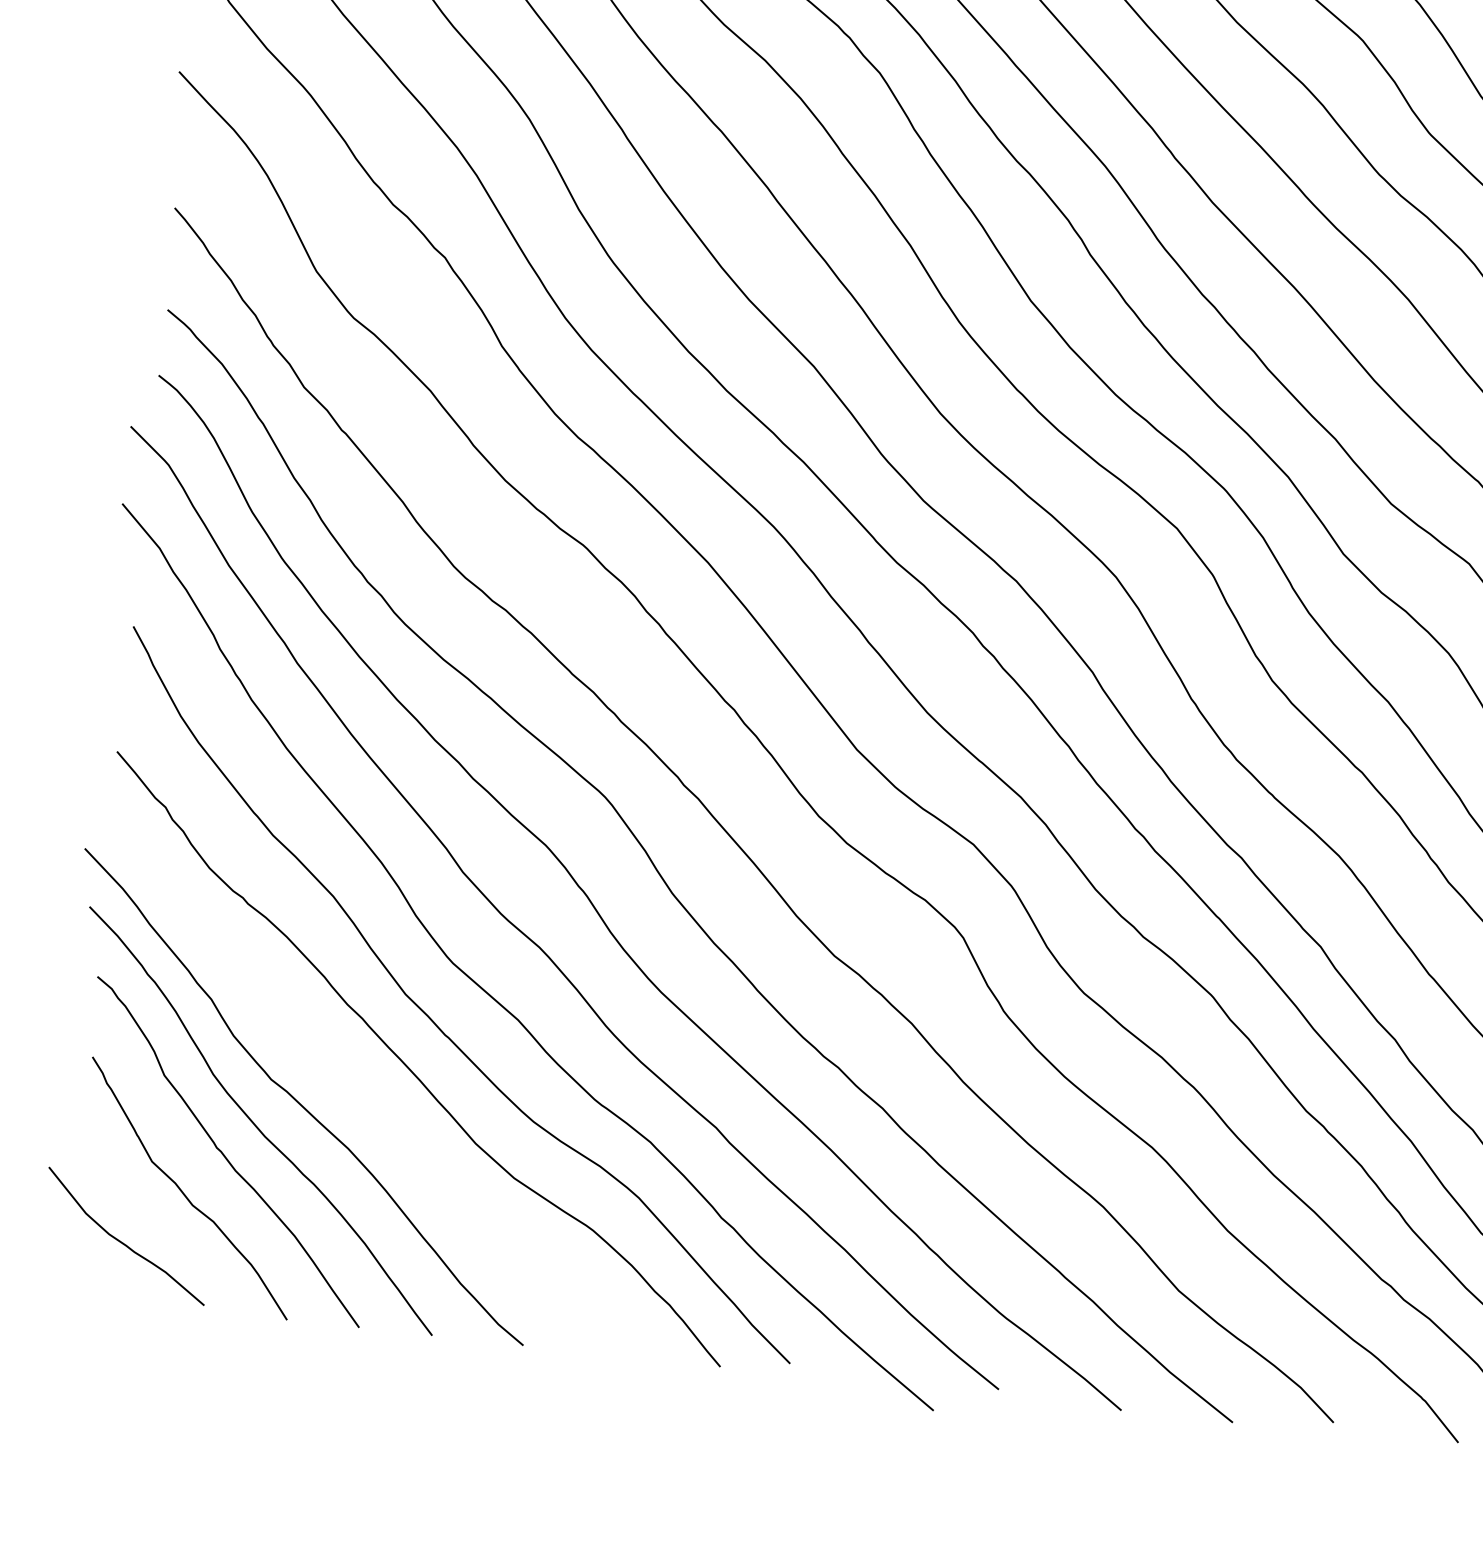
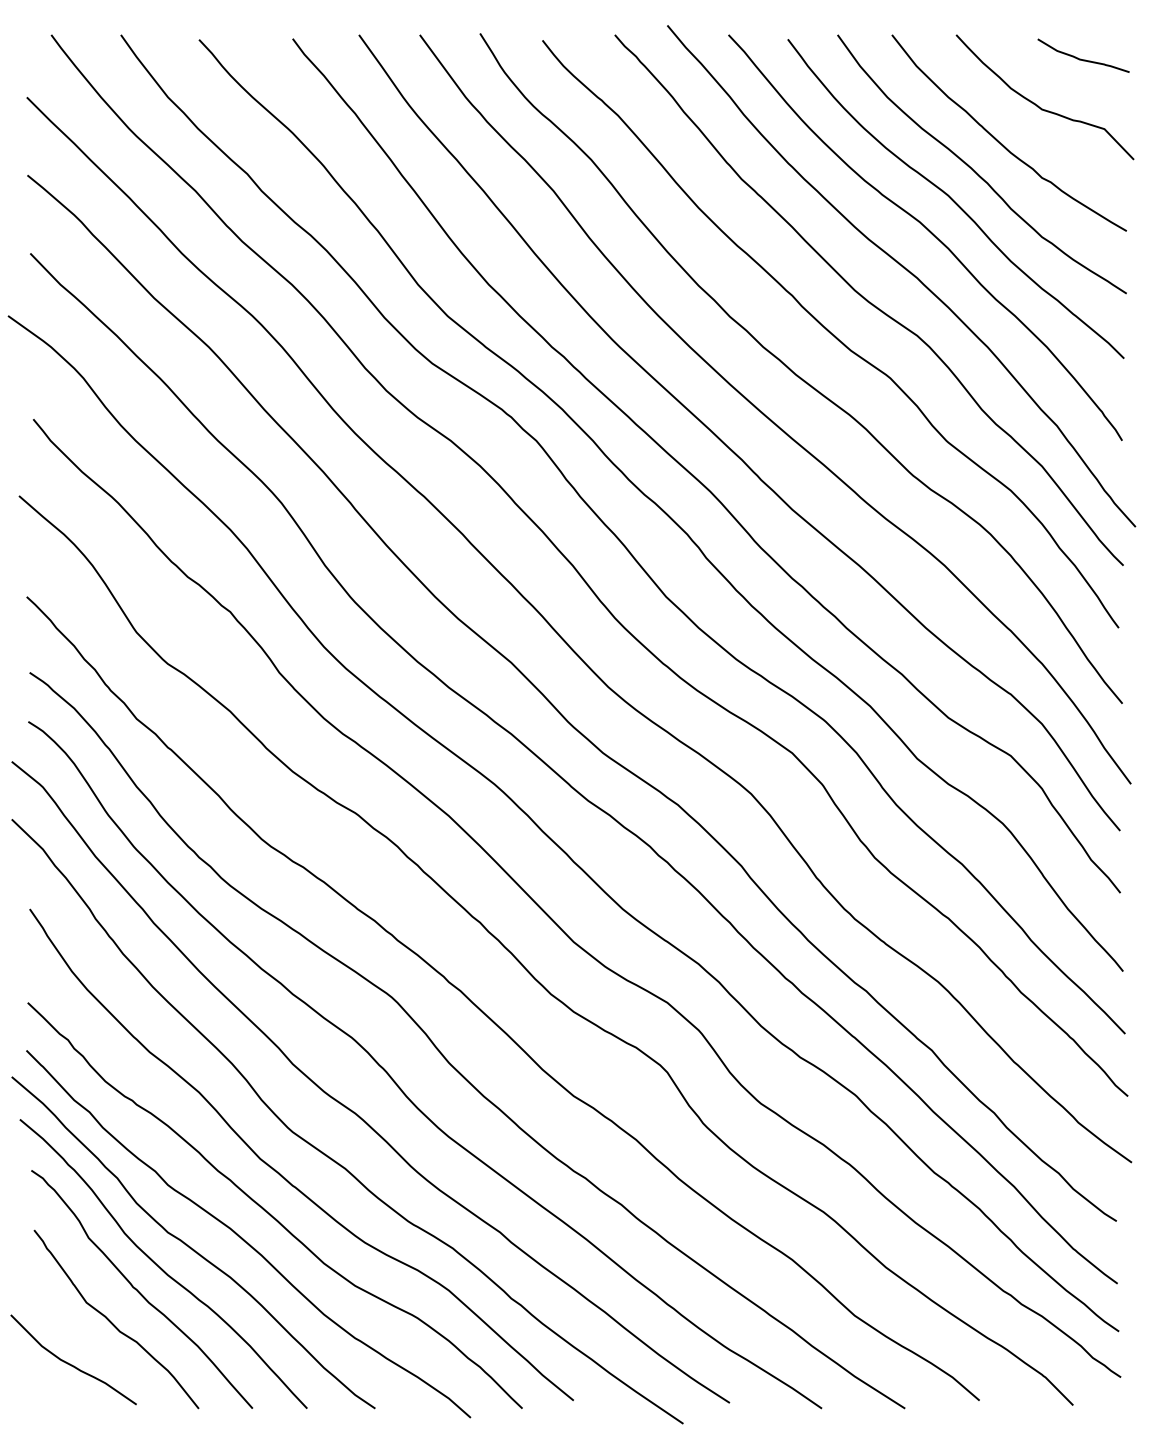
curve: (371, 1098) -> (243, 1238), added

